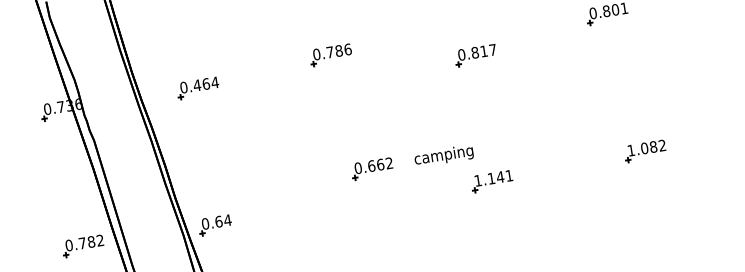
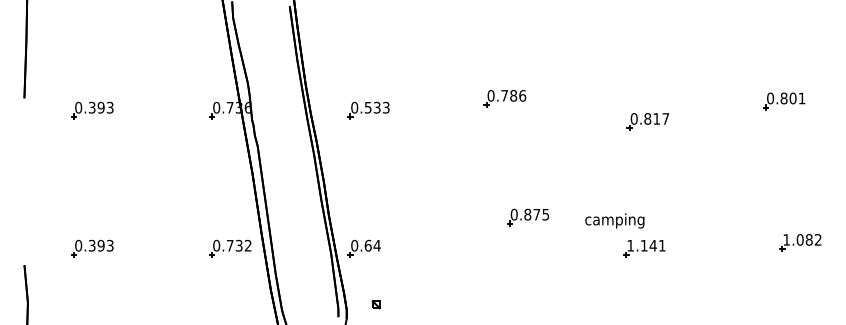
text: (205, 83) -> (376, 107), 0.464 -> 0.533
text: (443, 155) -> (614, 220), moved
text: (380, 164) -> (536, 214), 0.662 -> 0.875
text: (90, 241) -> (238, 245), 0.782 -> 0.732

